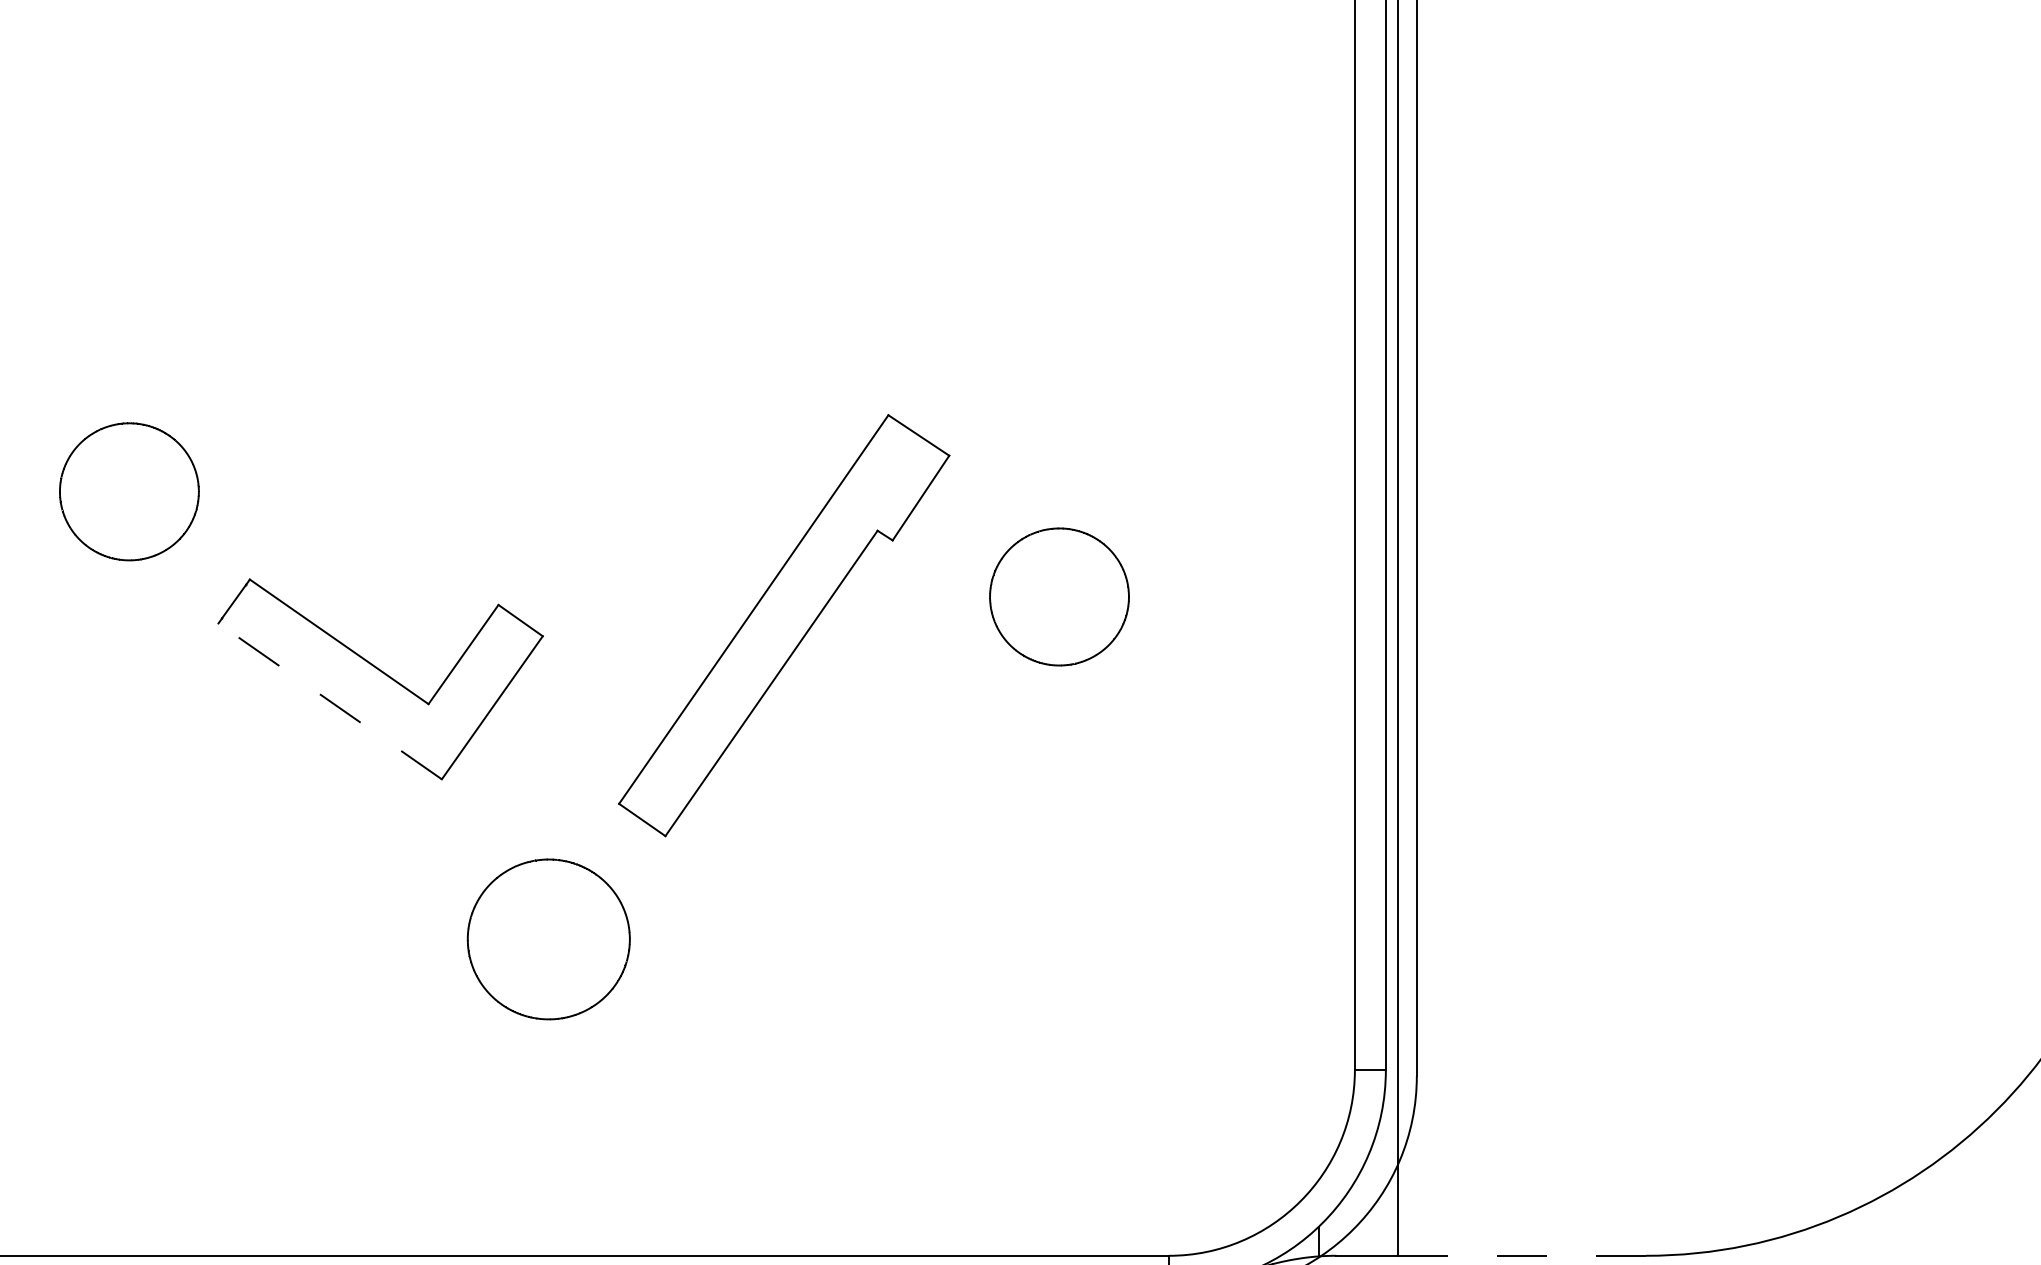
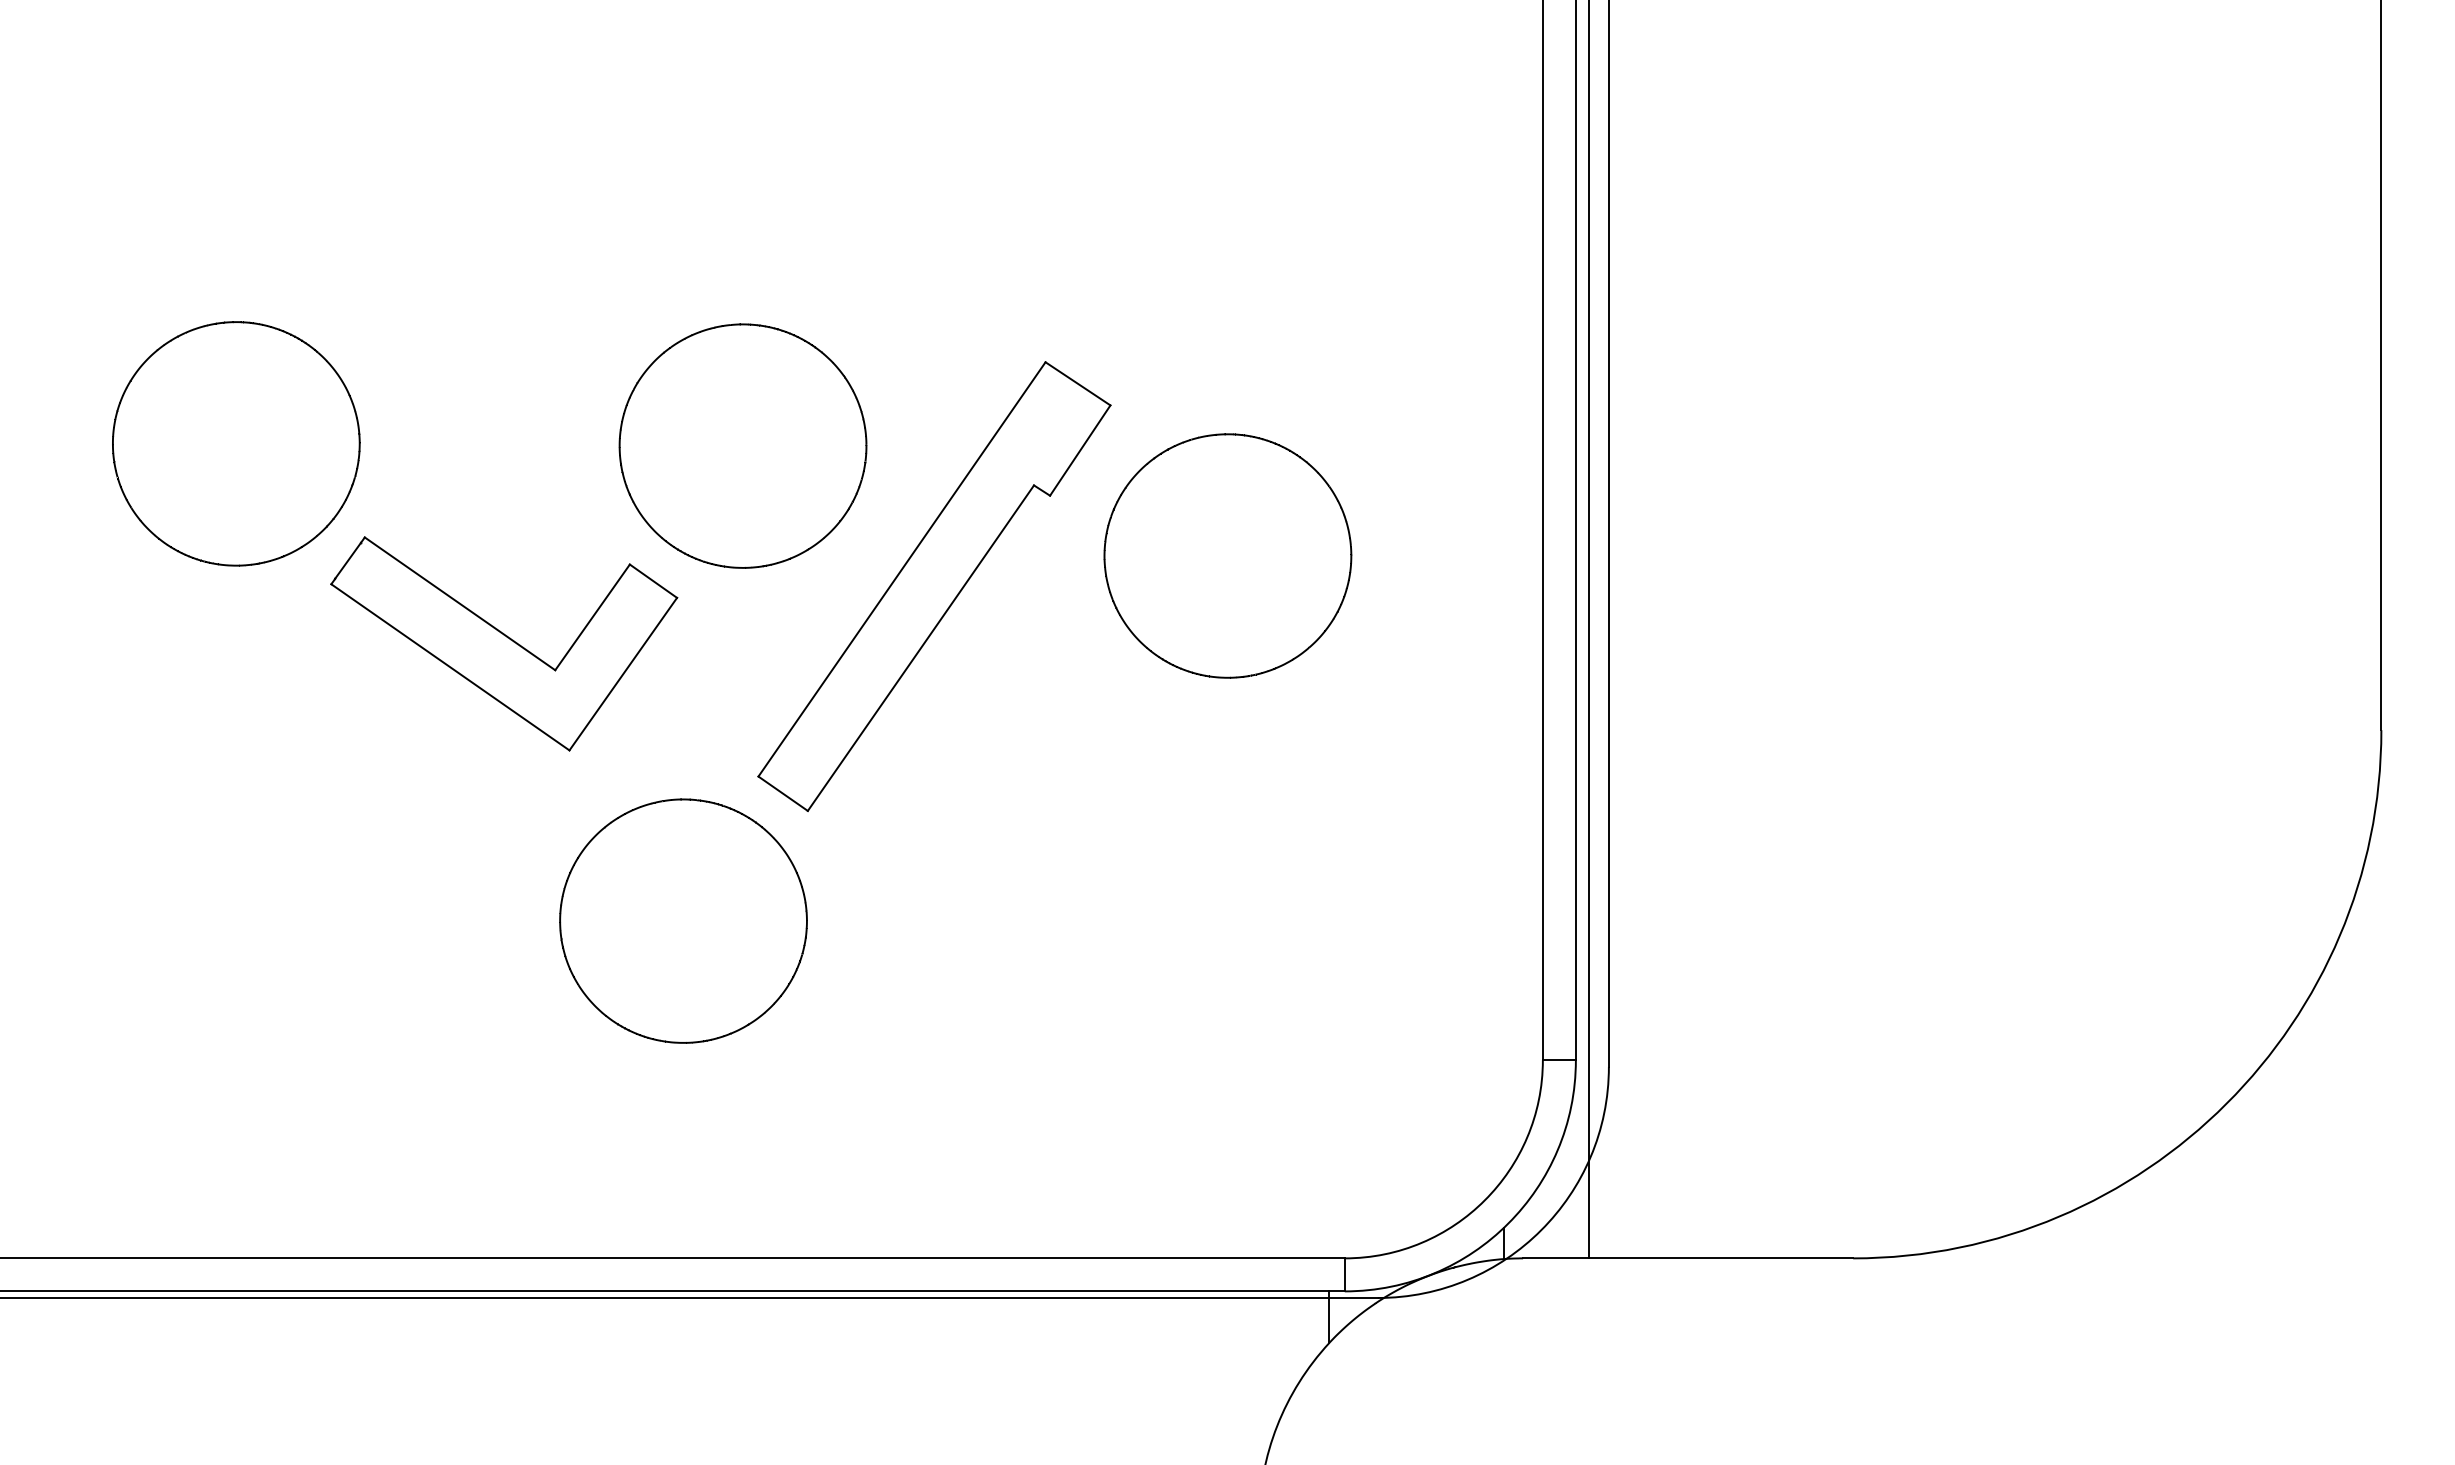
part: (129, 491) -> (236, 443), size x1.67
part: (604, 493) -> (742, 445), added
part: (1059, 596) -> (1227, 555), size x1.67
line: (330, 701) -> (450, 667), dashed -> solid
part: (548, 938) -> (683, 920), size x1.43
line: (1522, 1255) -> (1721, 1258), dashed -> solid

